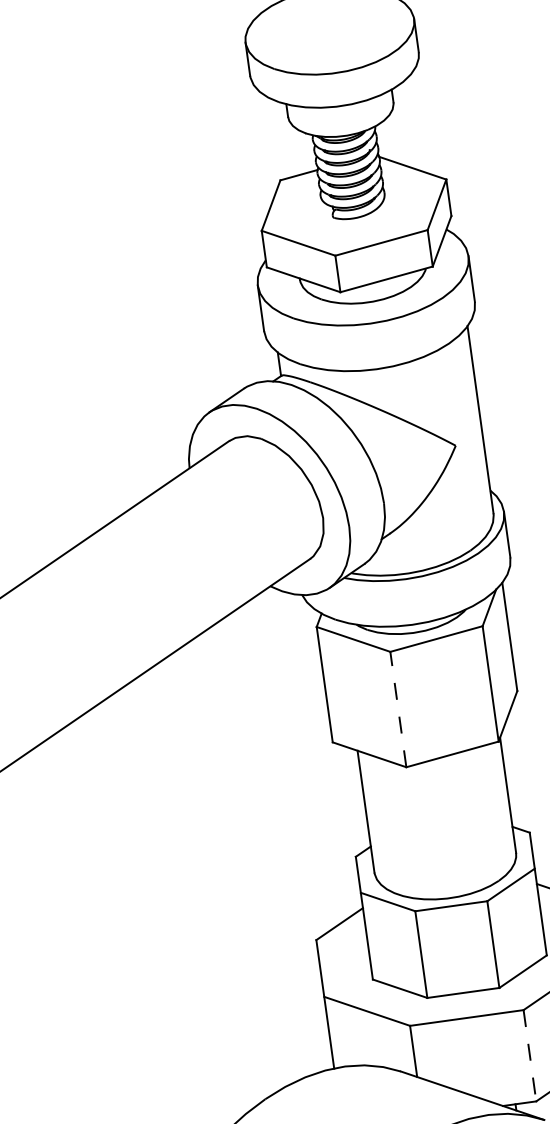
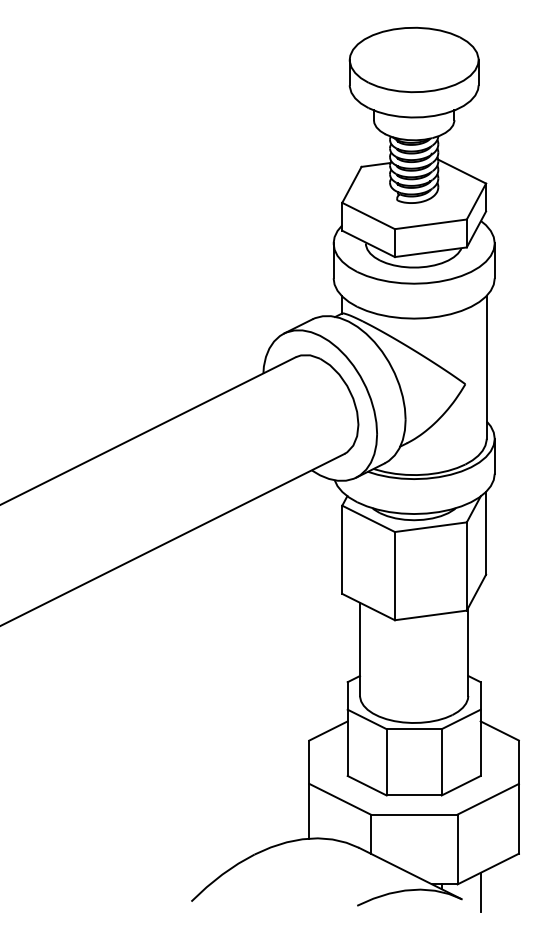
line: (397, 708) -> (394, 575), dashed -> solid
line: (529, 1055) -> (457, 849), dashed -> solid

